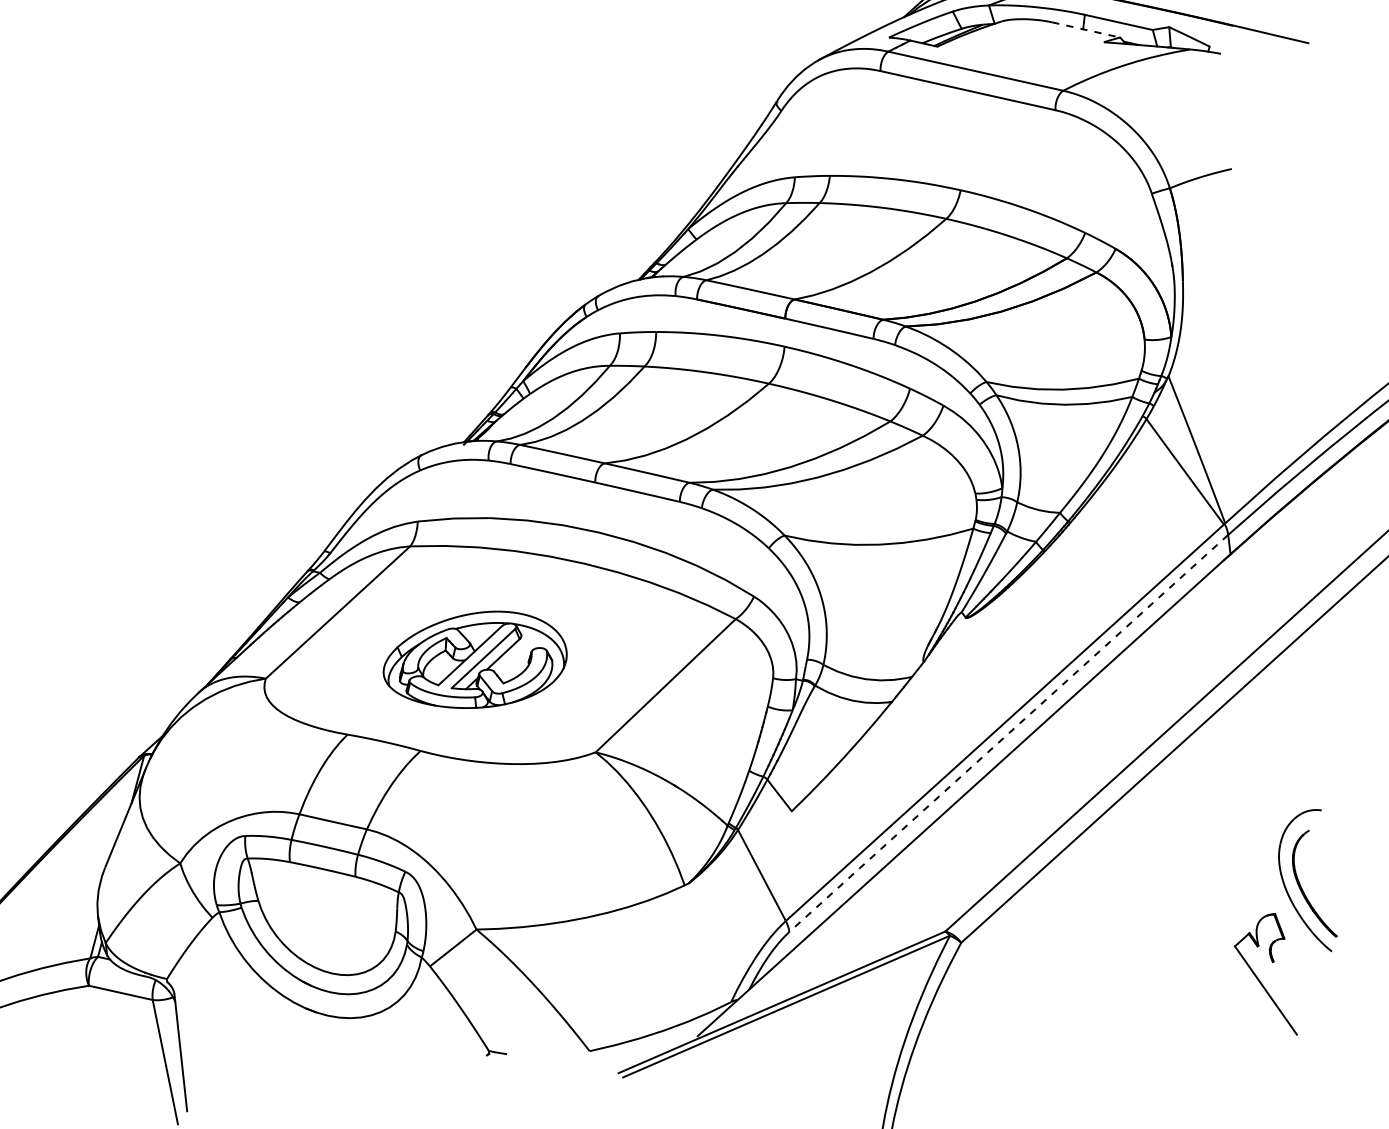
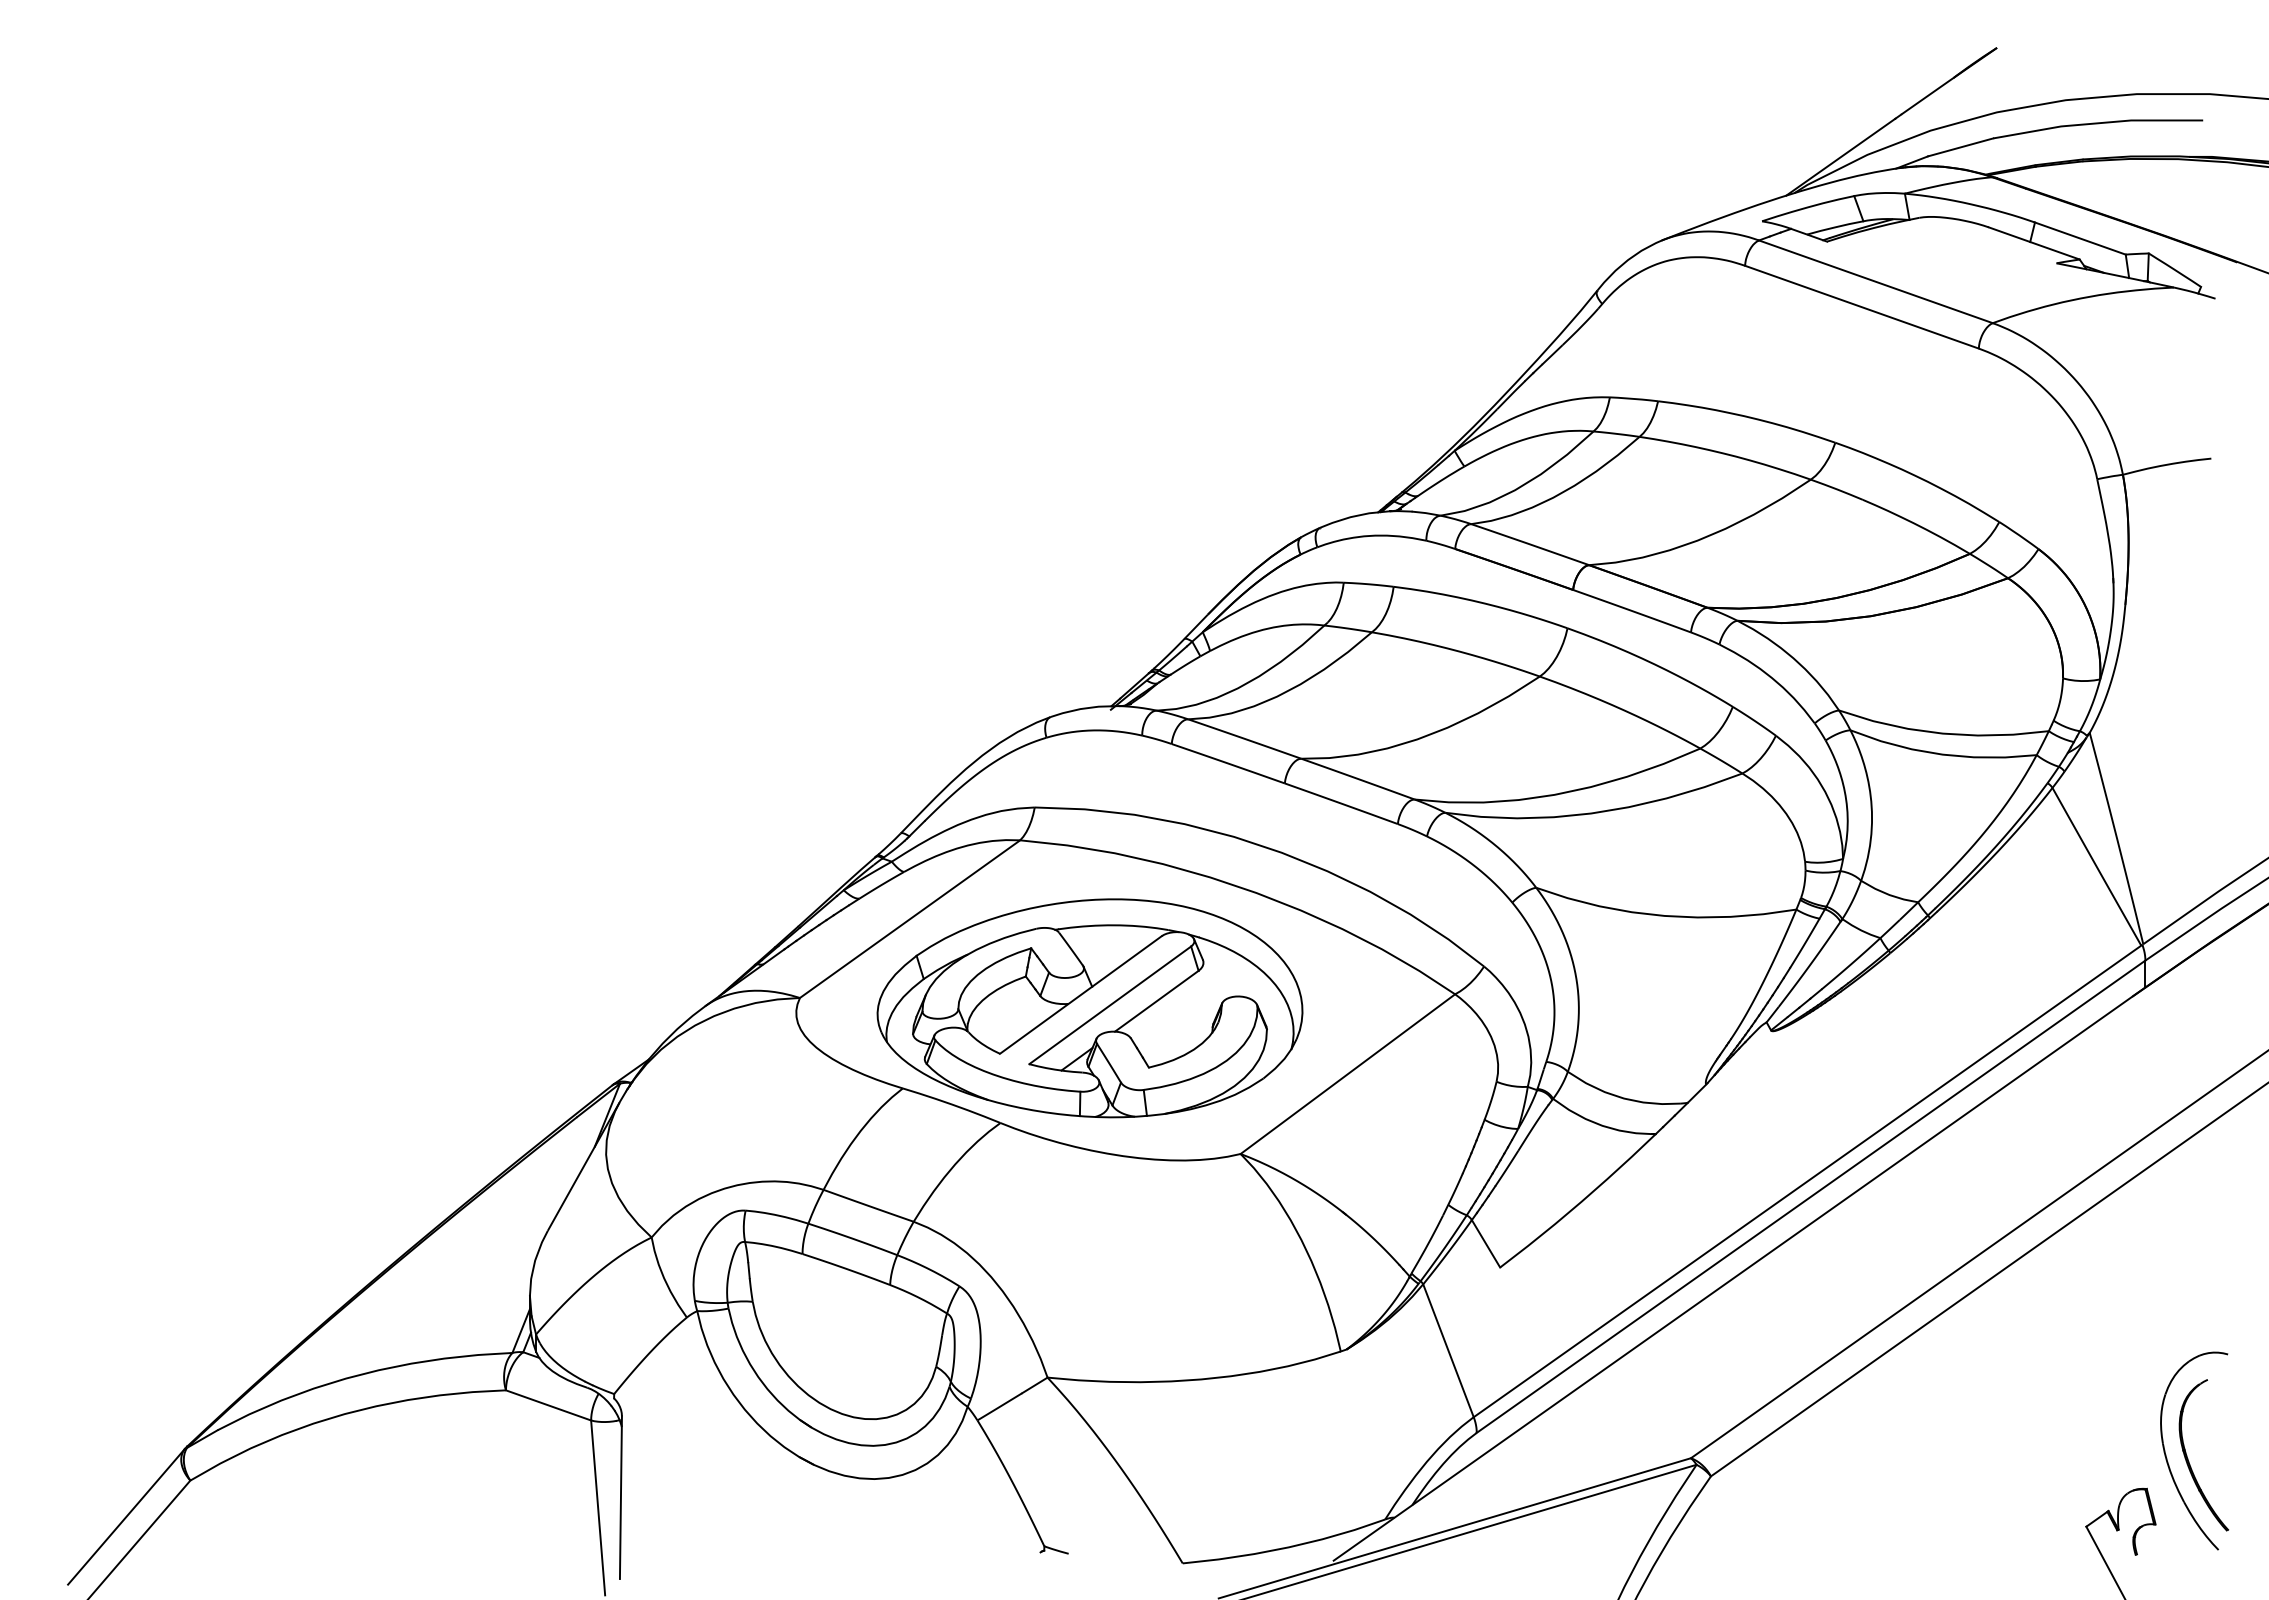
line: (1086, 29) -> (2034, 243), dashed -> solid
part: (474, 661) -> (1089, 1008), size x1.67
line: (1008, 734) -> (1810, 1197), dashed -> solid

